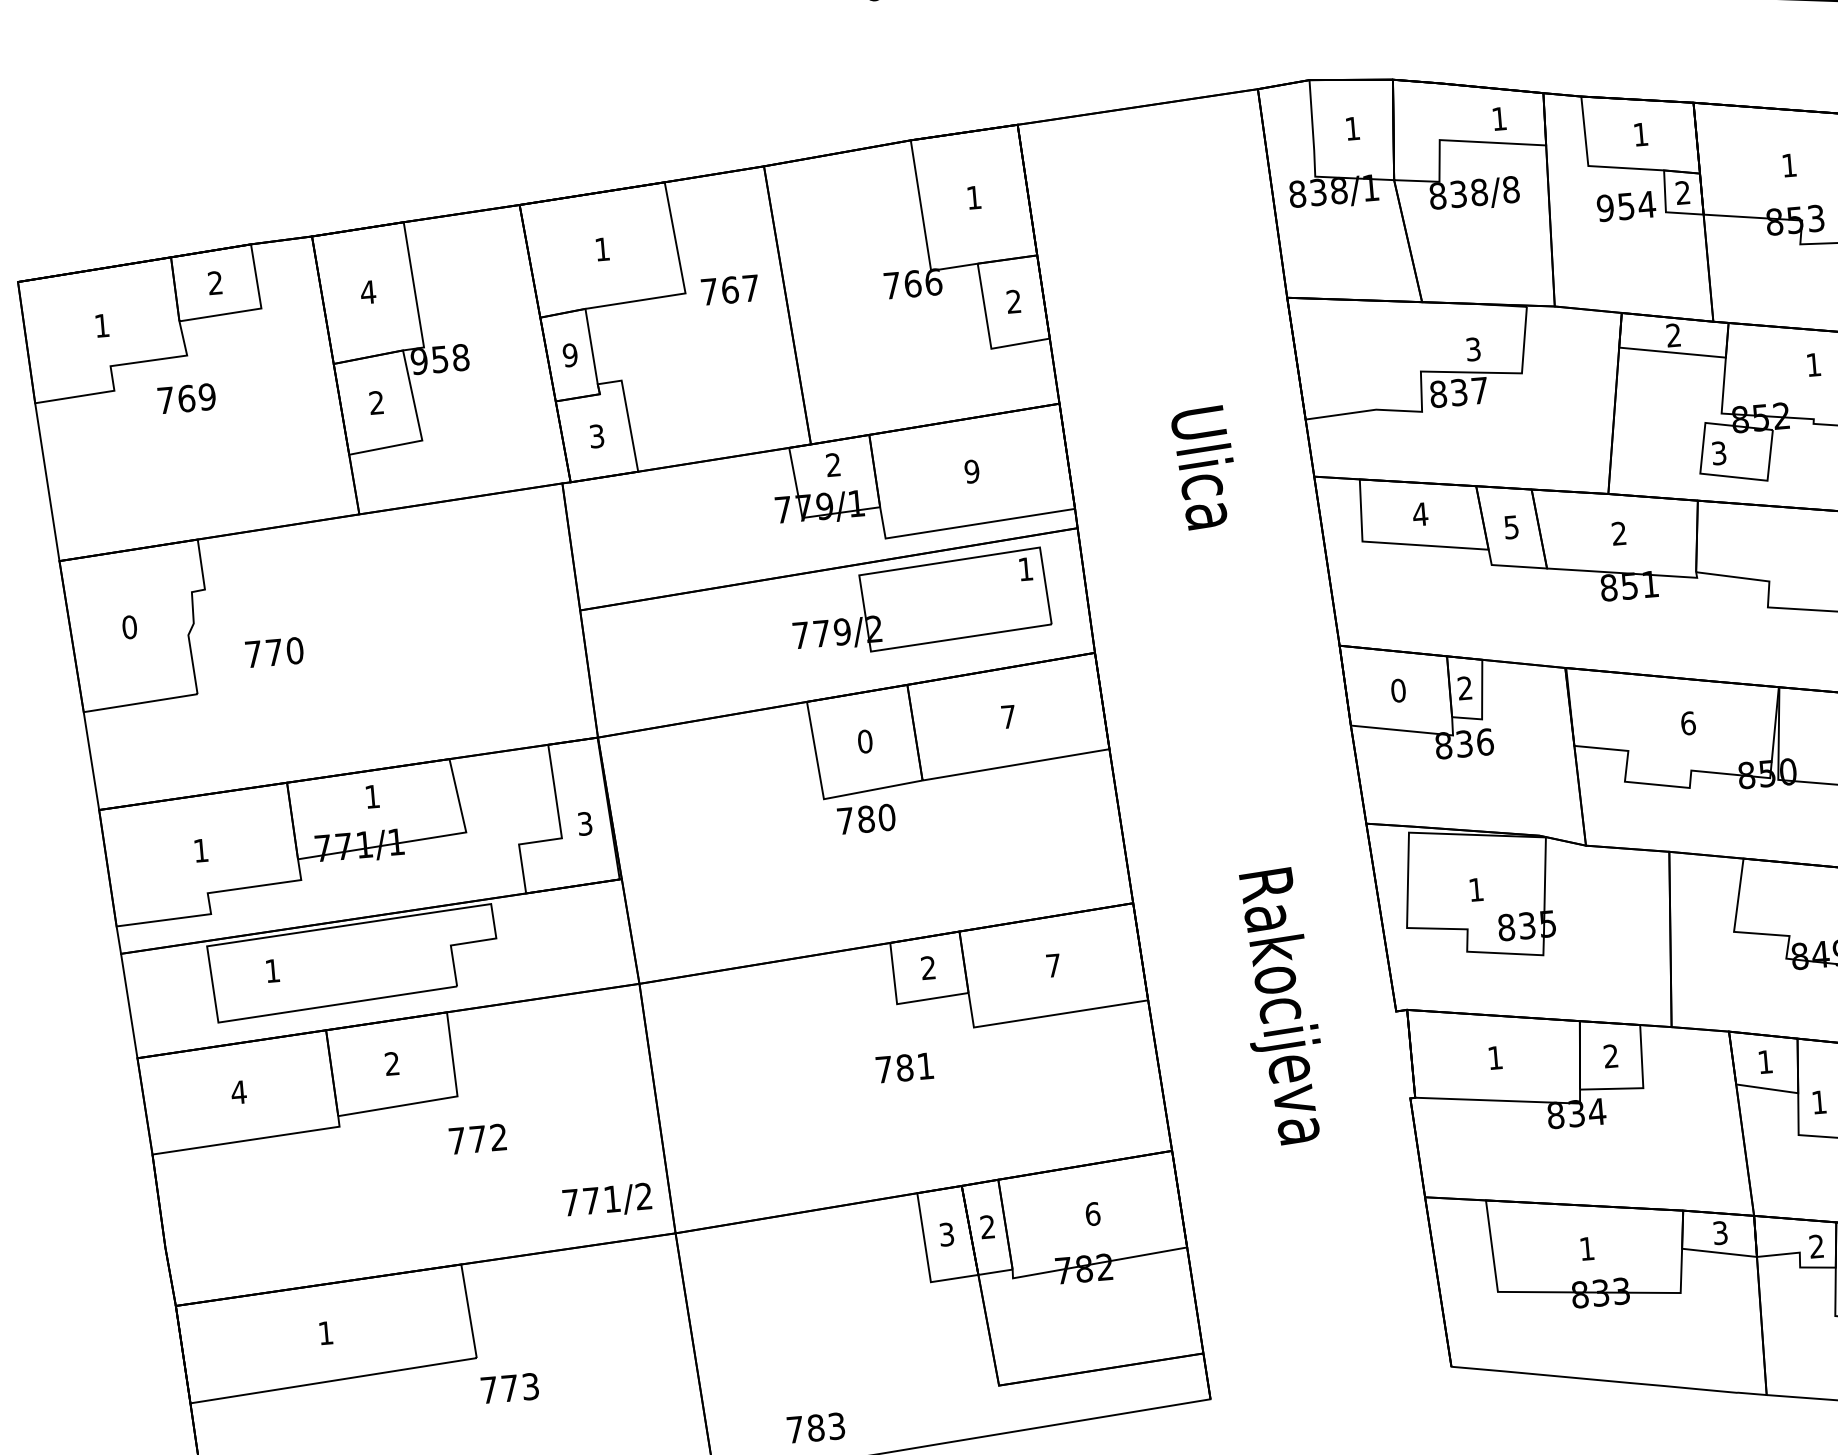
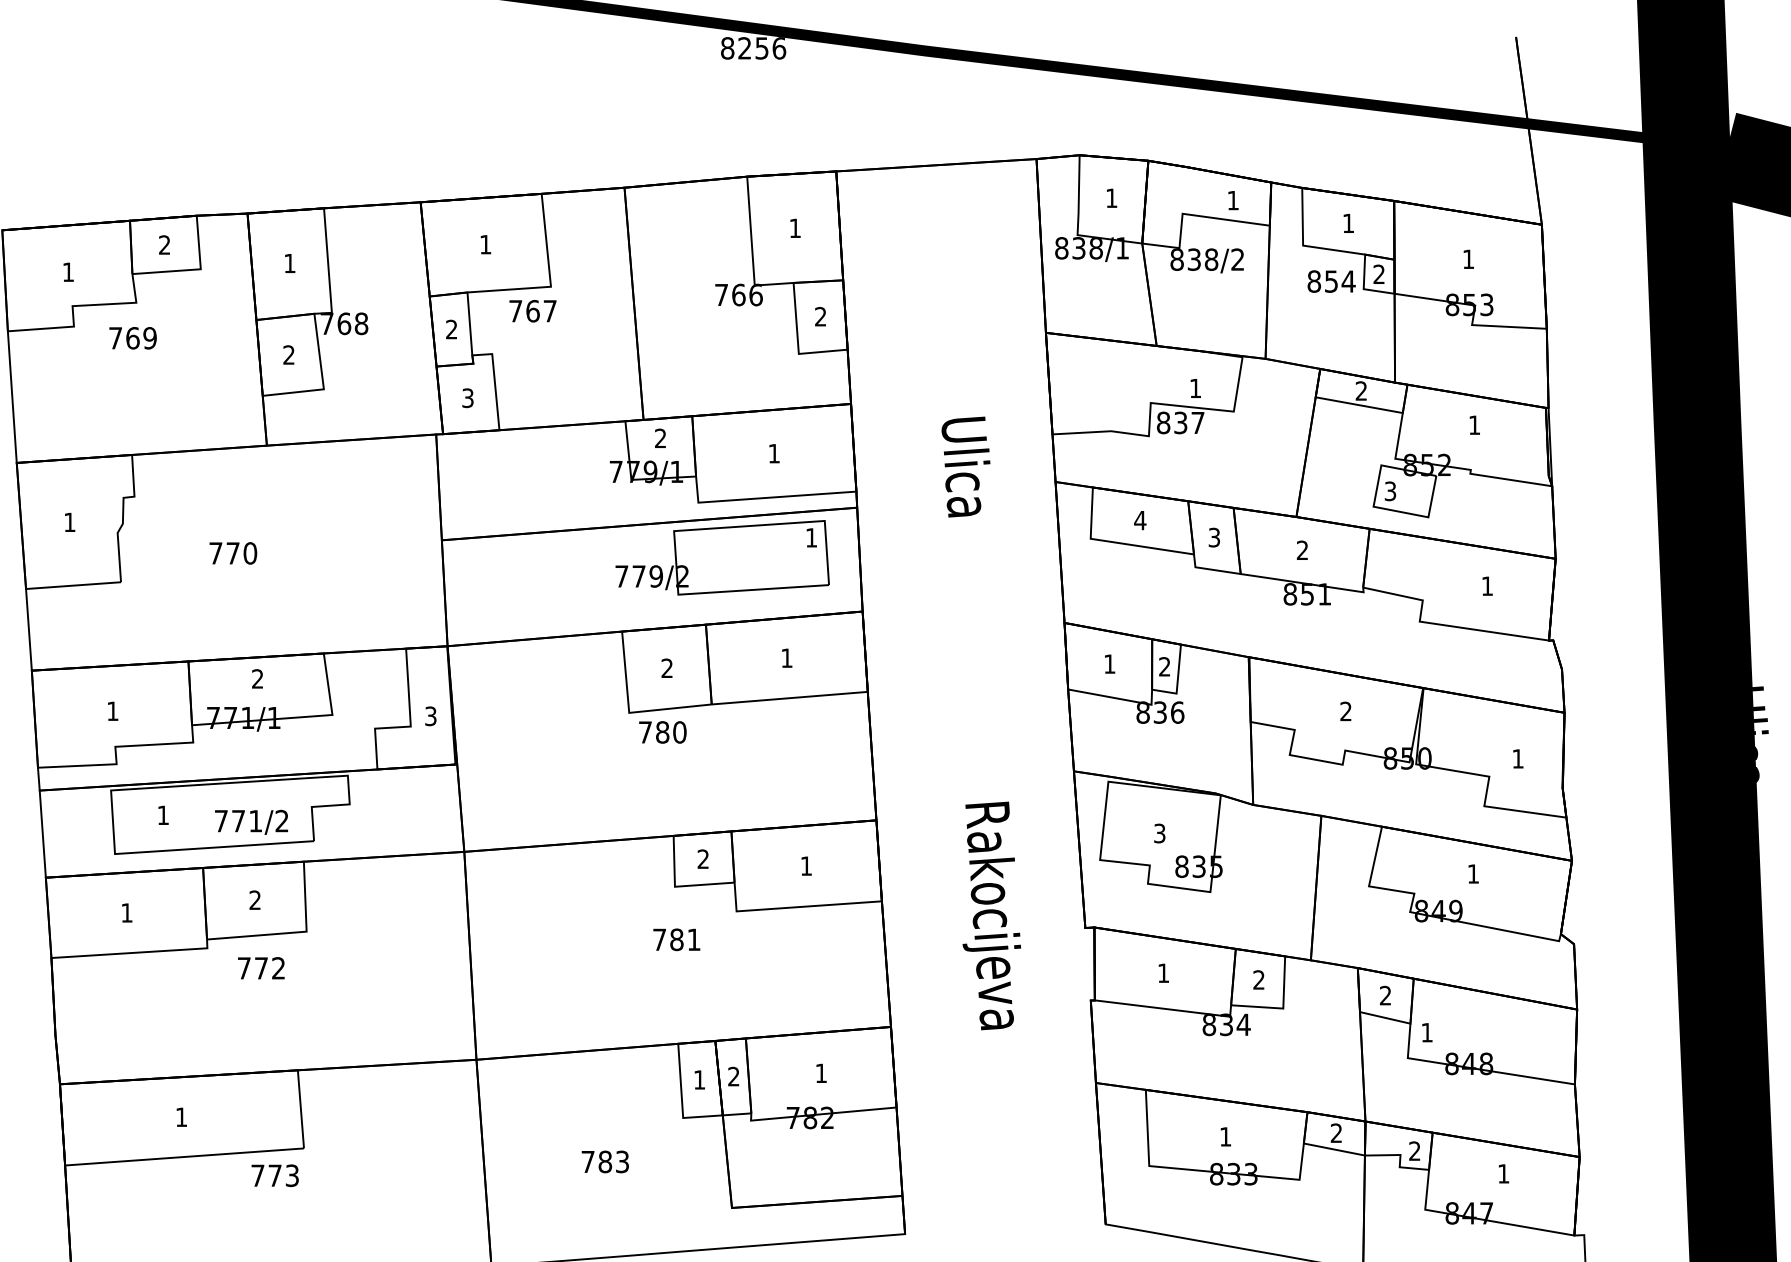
text: (1510, 189) -> (1237, 259), 838/8 -> 838/2
text: (1605, 208) -> (1314, 281), 954 -> 854
text: (729, 290) -> (532, 311), moved
text: (367, 292) -> (289, 263), 4 -> 1
text: (1473, 349) -> (1195, 388), 3 -> 1
text: (569, 355) -> (451, 329), 9 -> 2
text: (429, 359) -> (335, 323), 958 -> 768
text: (972, 471) -> (774, 453), 9 -> 1
text: (1511, 525) -> (1214, 536), 5 -> 3
text: (129, 627) -> (69, 522), 0 -> 1
text: (274, 652) -> (233, 553), moved
text: (1398, 689) -> (1109, 663), 0 -> 1
text: (1007, 716) -> (786, 657), 7 -> 1
text: (1688, 723) -> (1346, 711), 6 -> 2
text: (865, 741) -> (667, 668), 0 -> 2
text: (372, 796) -> (257, 678), 1 -> 2
text: (1475, 889) -> (1159, 833), 1 -> 3
text: (1053, 964) -> (806, 865), 7 -> 1
text: (1765, 1061) -> (1385, 995), 1 -> 2
text: (238, 1091) -> (126, 912), 4 -> 1
text: (478, 1139) -> (261, 968), moved
text: (607, 1199) -> (251, 821), moved
text: (1093, 1214) -> (821, 1073), 6 -> 1
text: (1720, 1233) -> (1336, 1133), 3 -> 2
text: (946, 1234) -> (699, 1079), 3 -> 1
text: (509, 1388) -> (274, 1175), moved
text: (814, 1427) -> (604, 1161), moved

